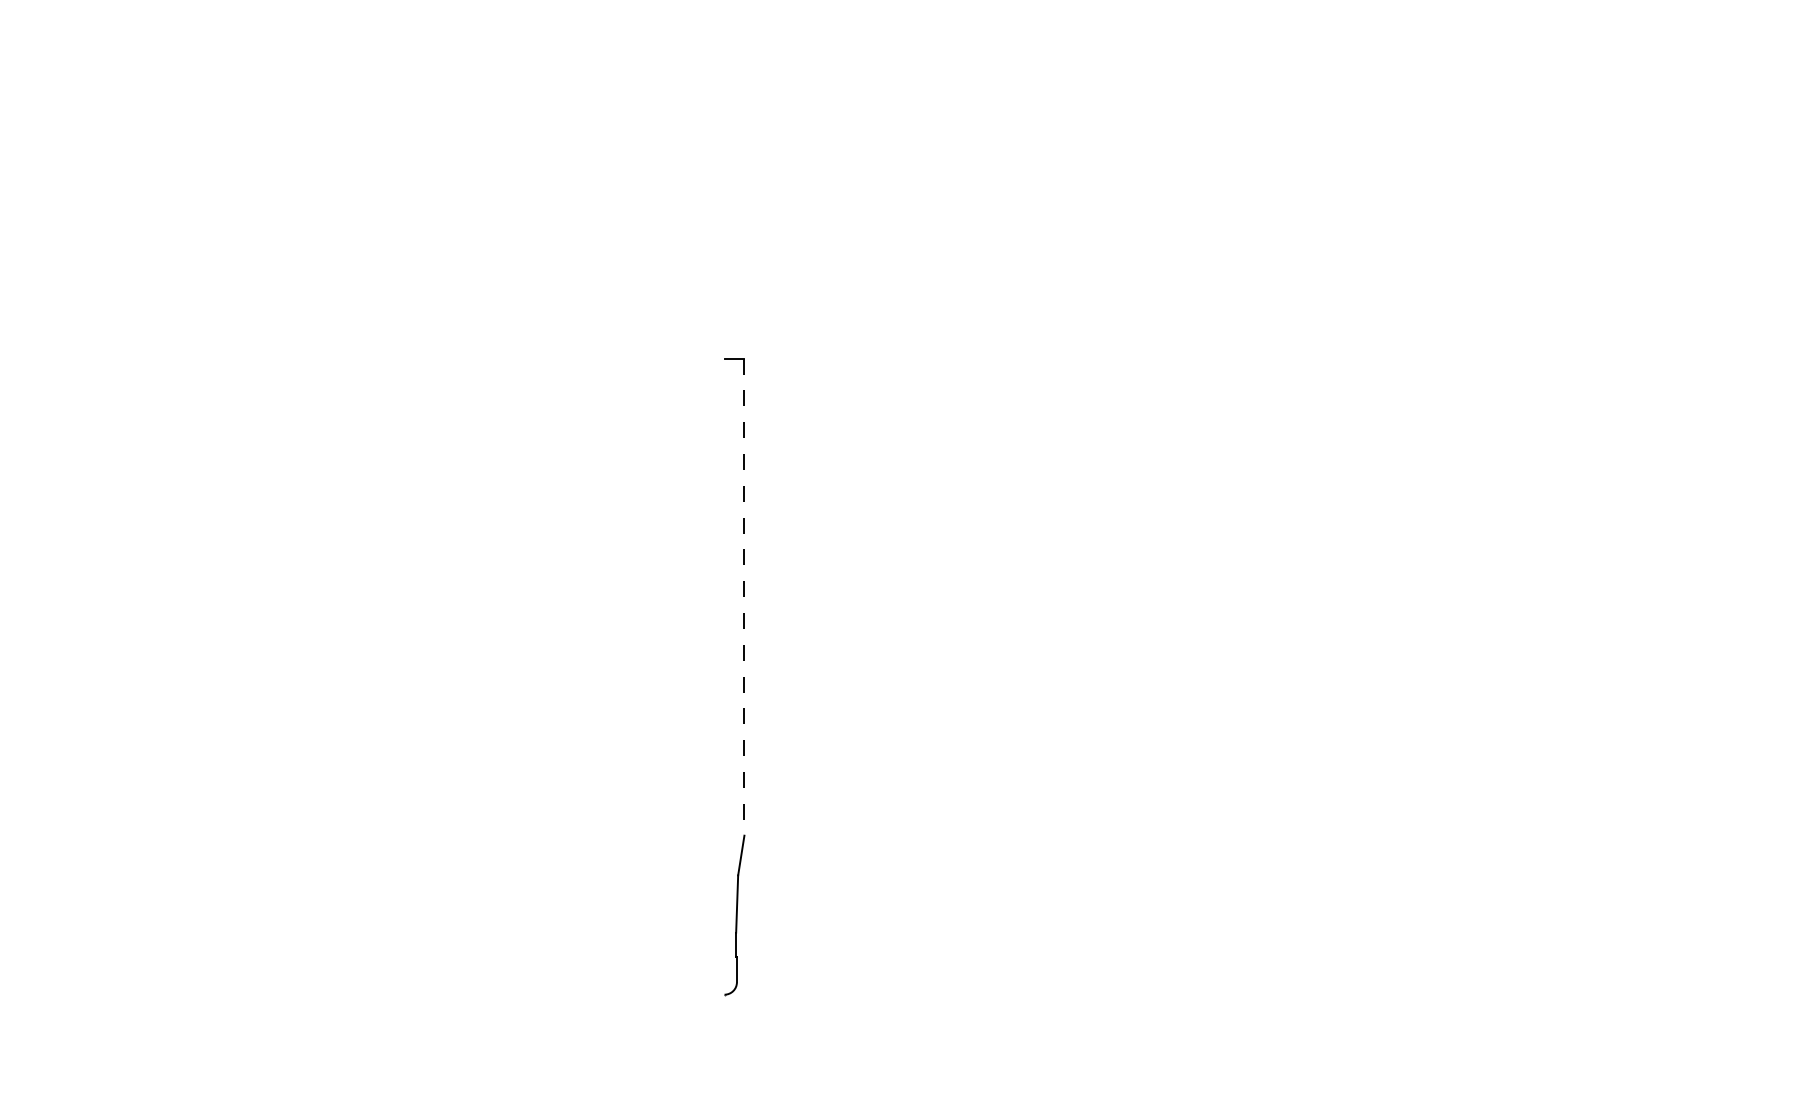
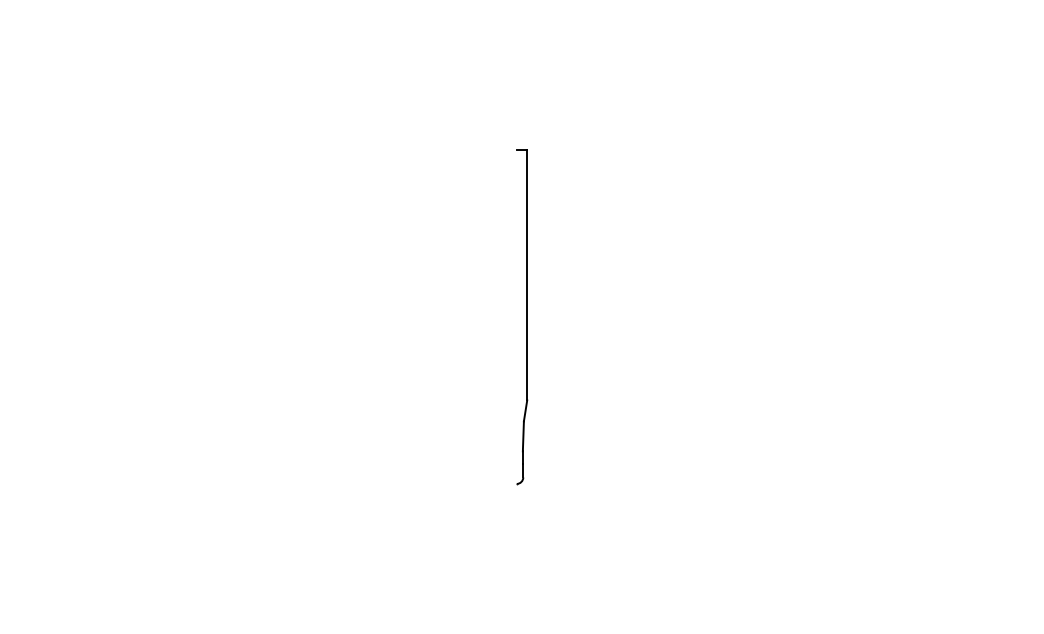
line: (744, 597) -> (527, 275), dashed -> solid

